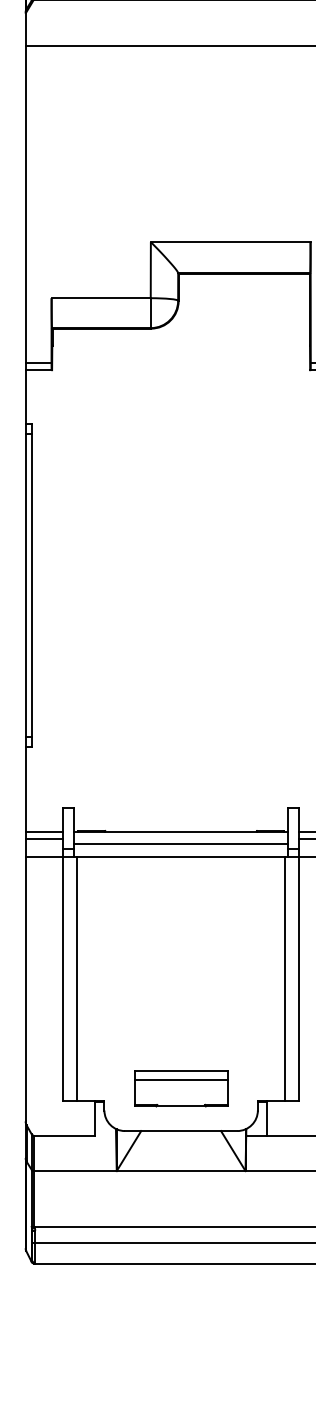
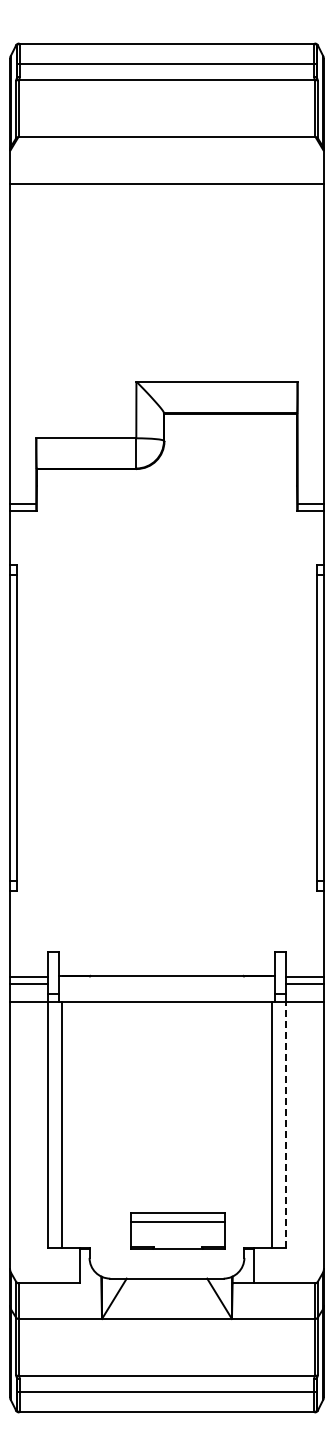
line: (180, 844) -> (166, 989), removed
line: (298, 978) -> (285, 1124), solid -> dashed
part: (180, 1088) -> (177, 1230), moved

